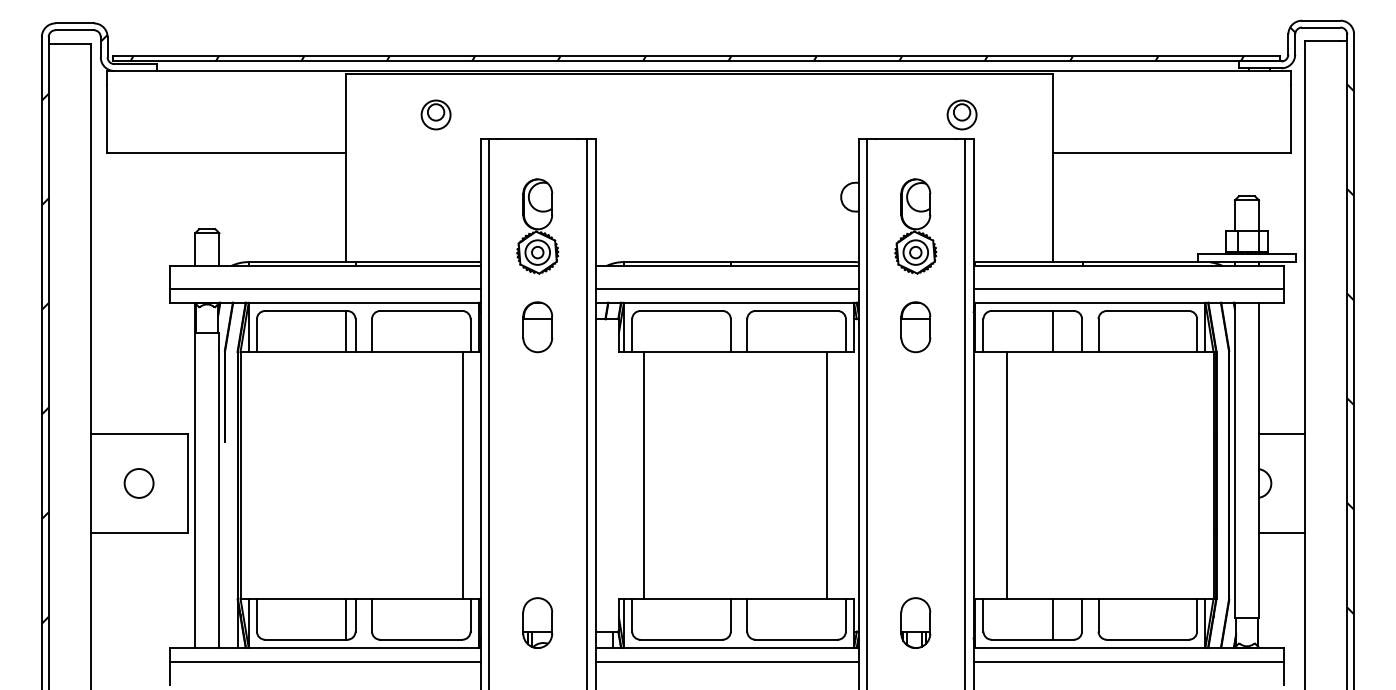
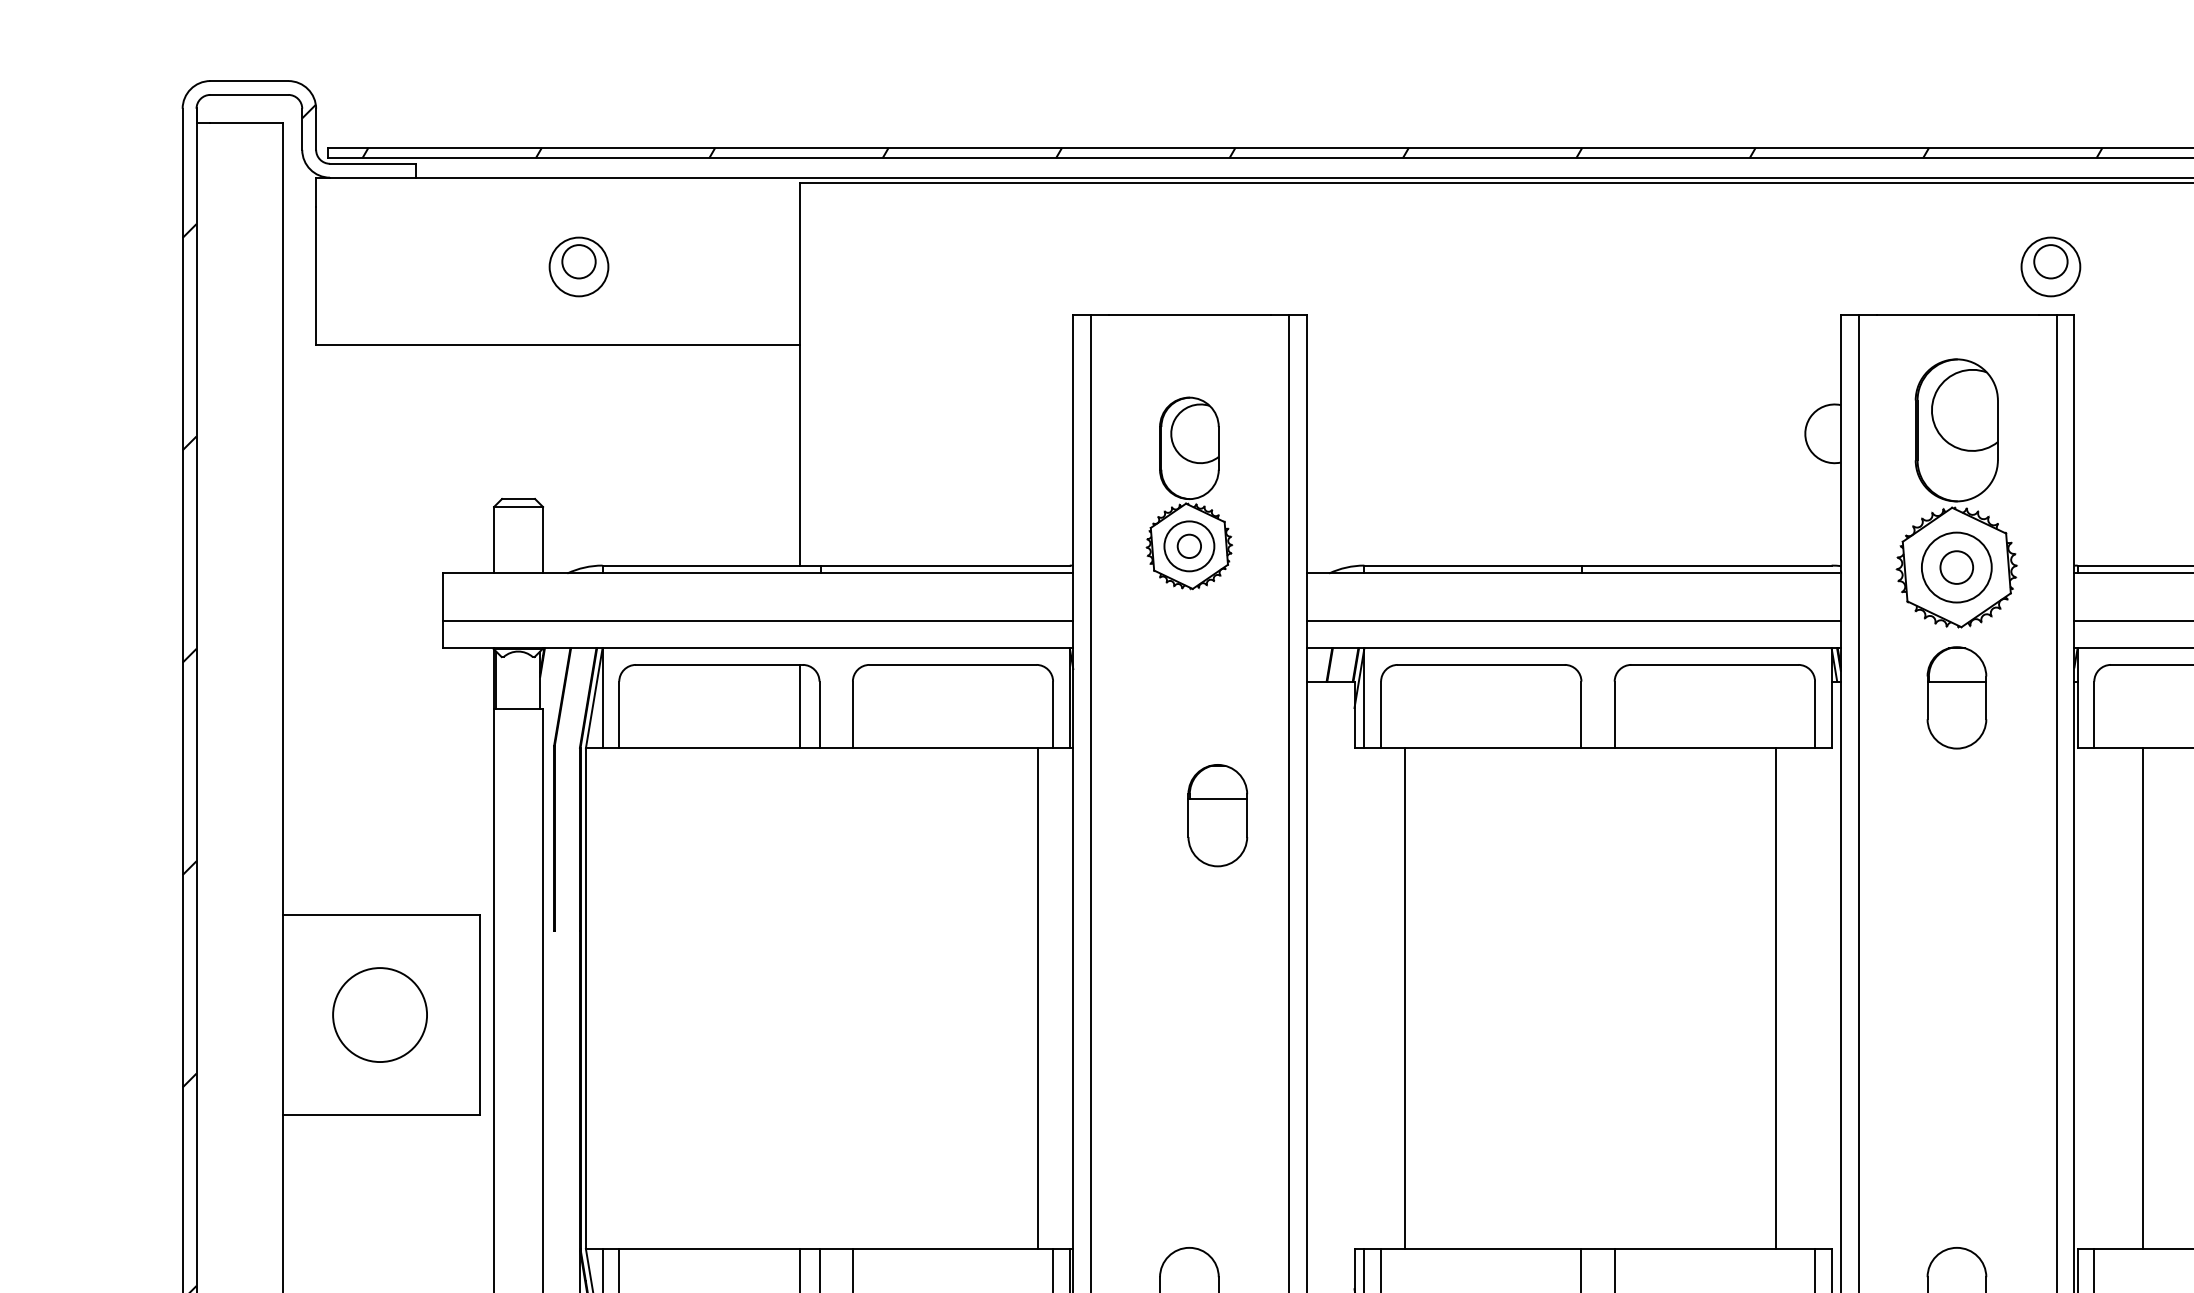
part: (435, 114) -> (577, 265), moved
part: (915, 226) -> (1956, 493), size x1.4
part: (537, 327) -> (1217, 816), moved
circle: (138, 483) -> (378, 1015), size x1.6

